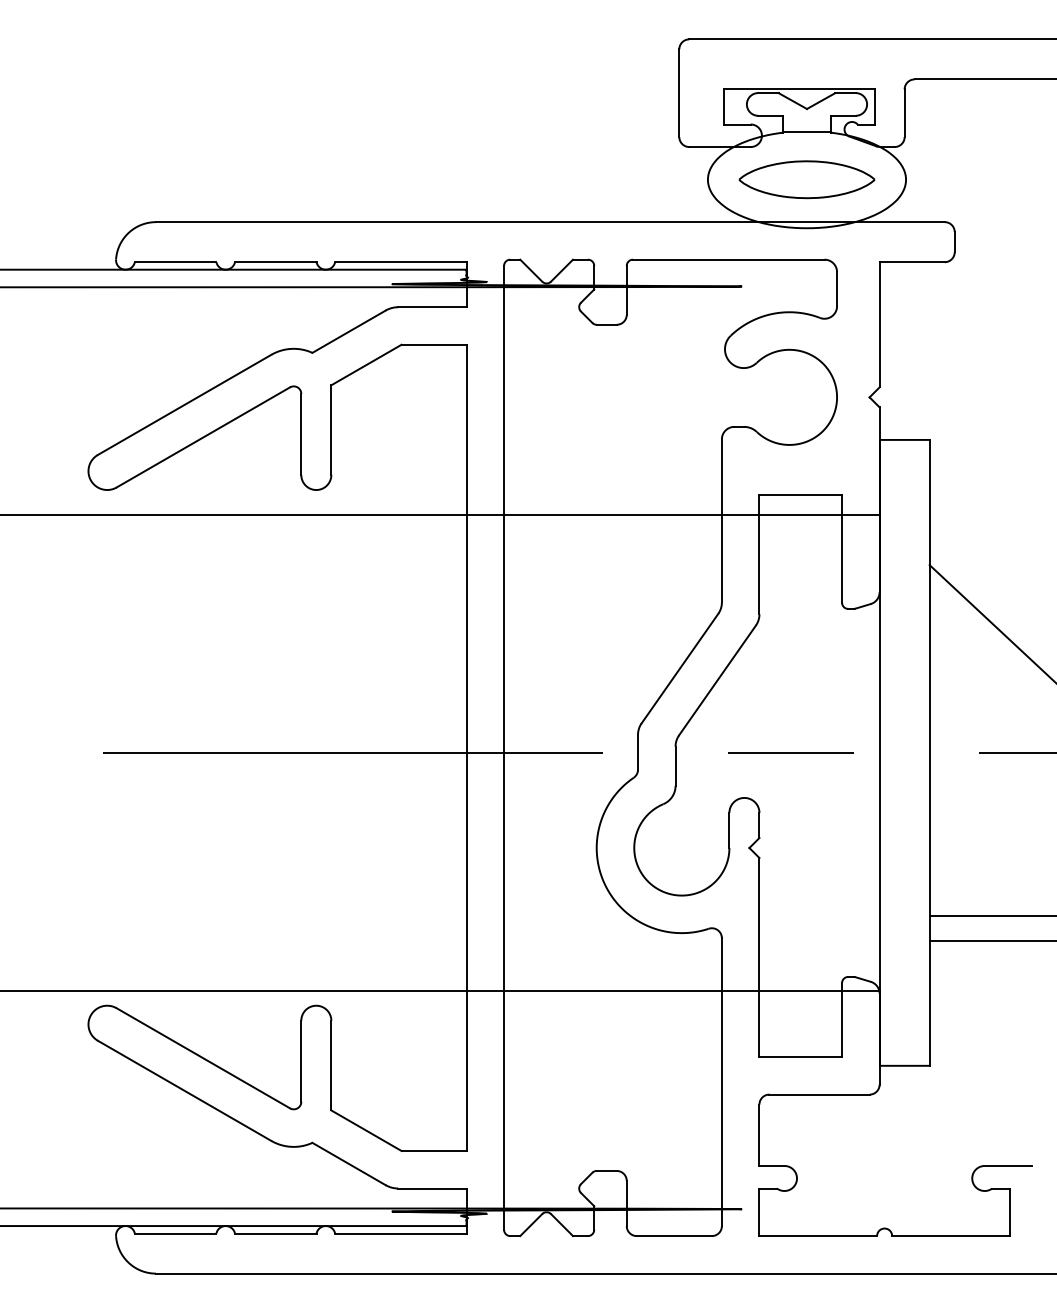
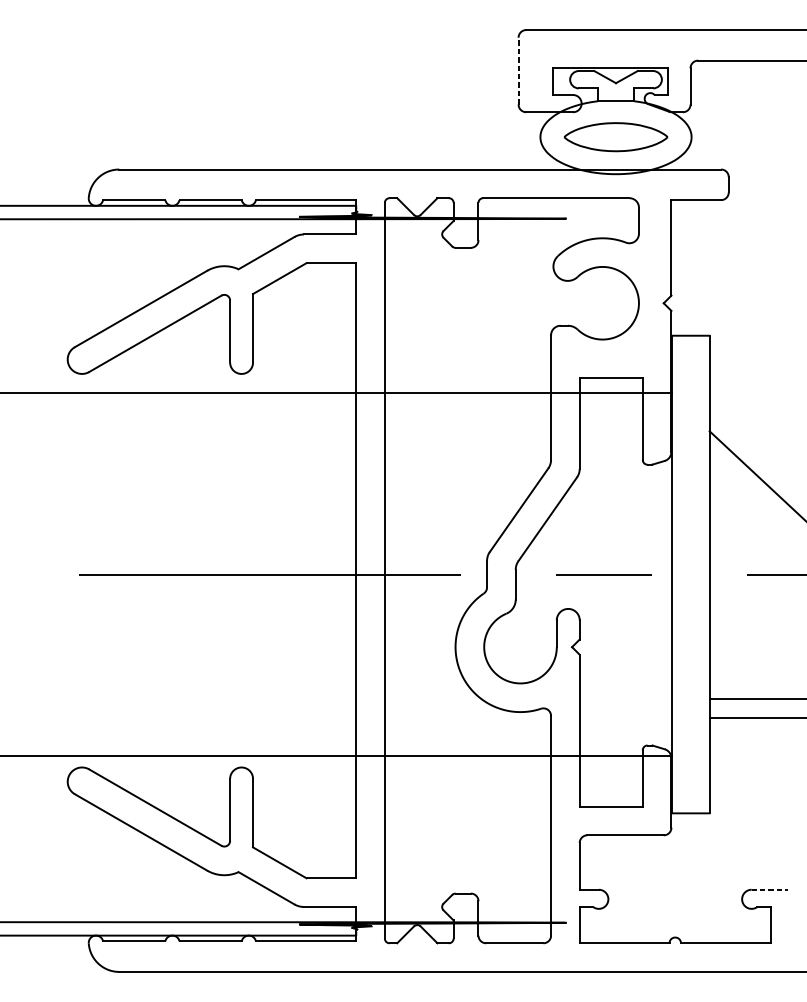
line: (679, 93) -> (518, 71), solid -> dashed
line: (1008, 1165) -> (769, 889), solid -> dashed

